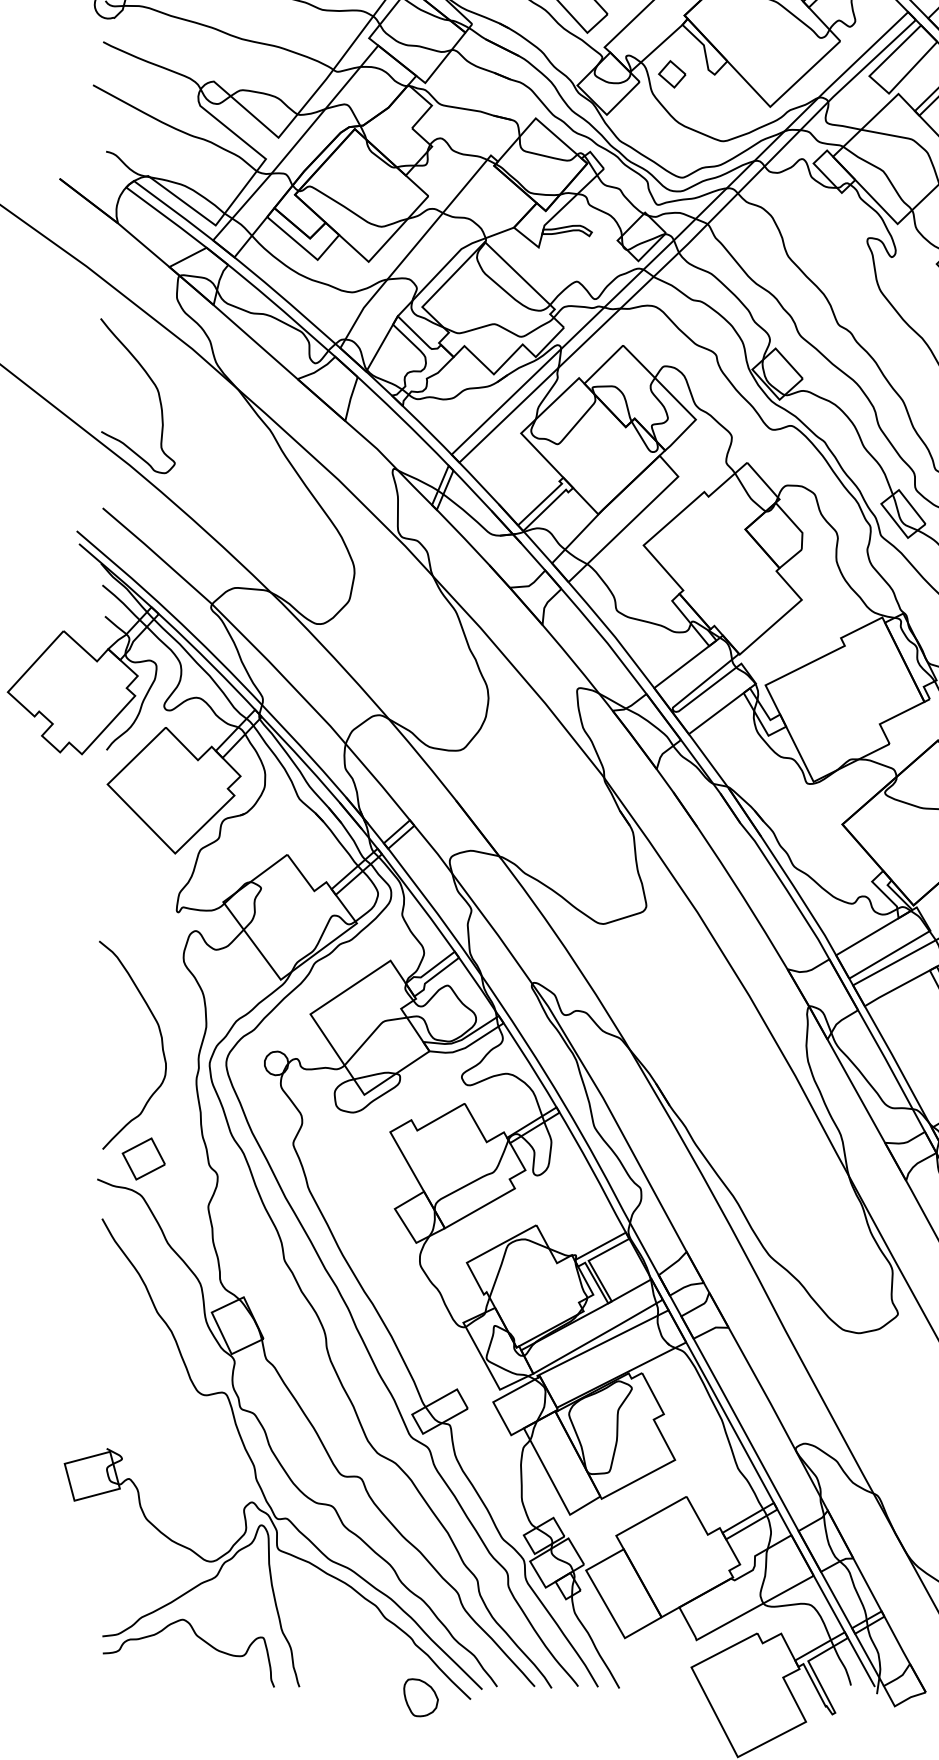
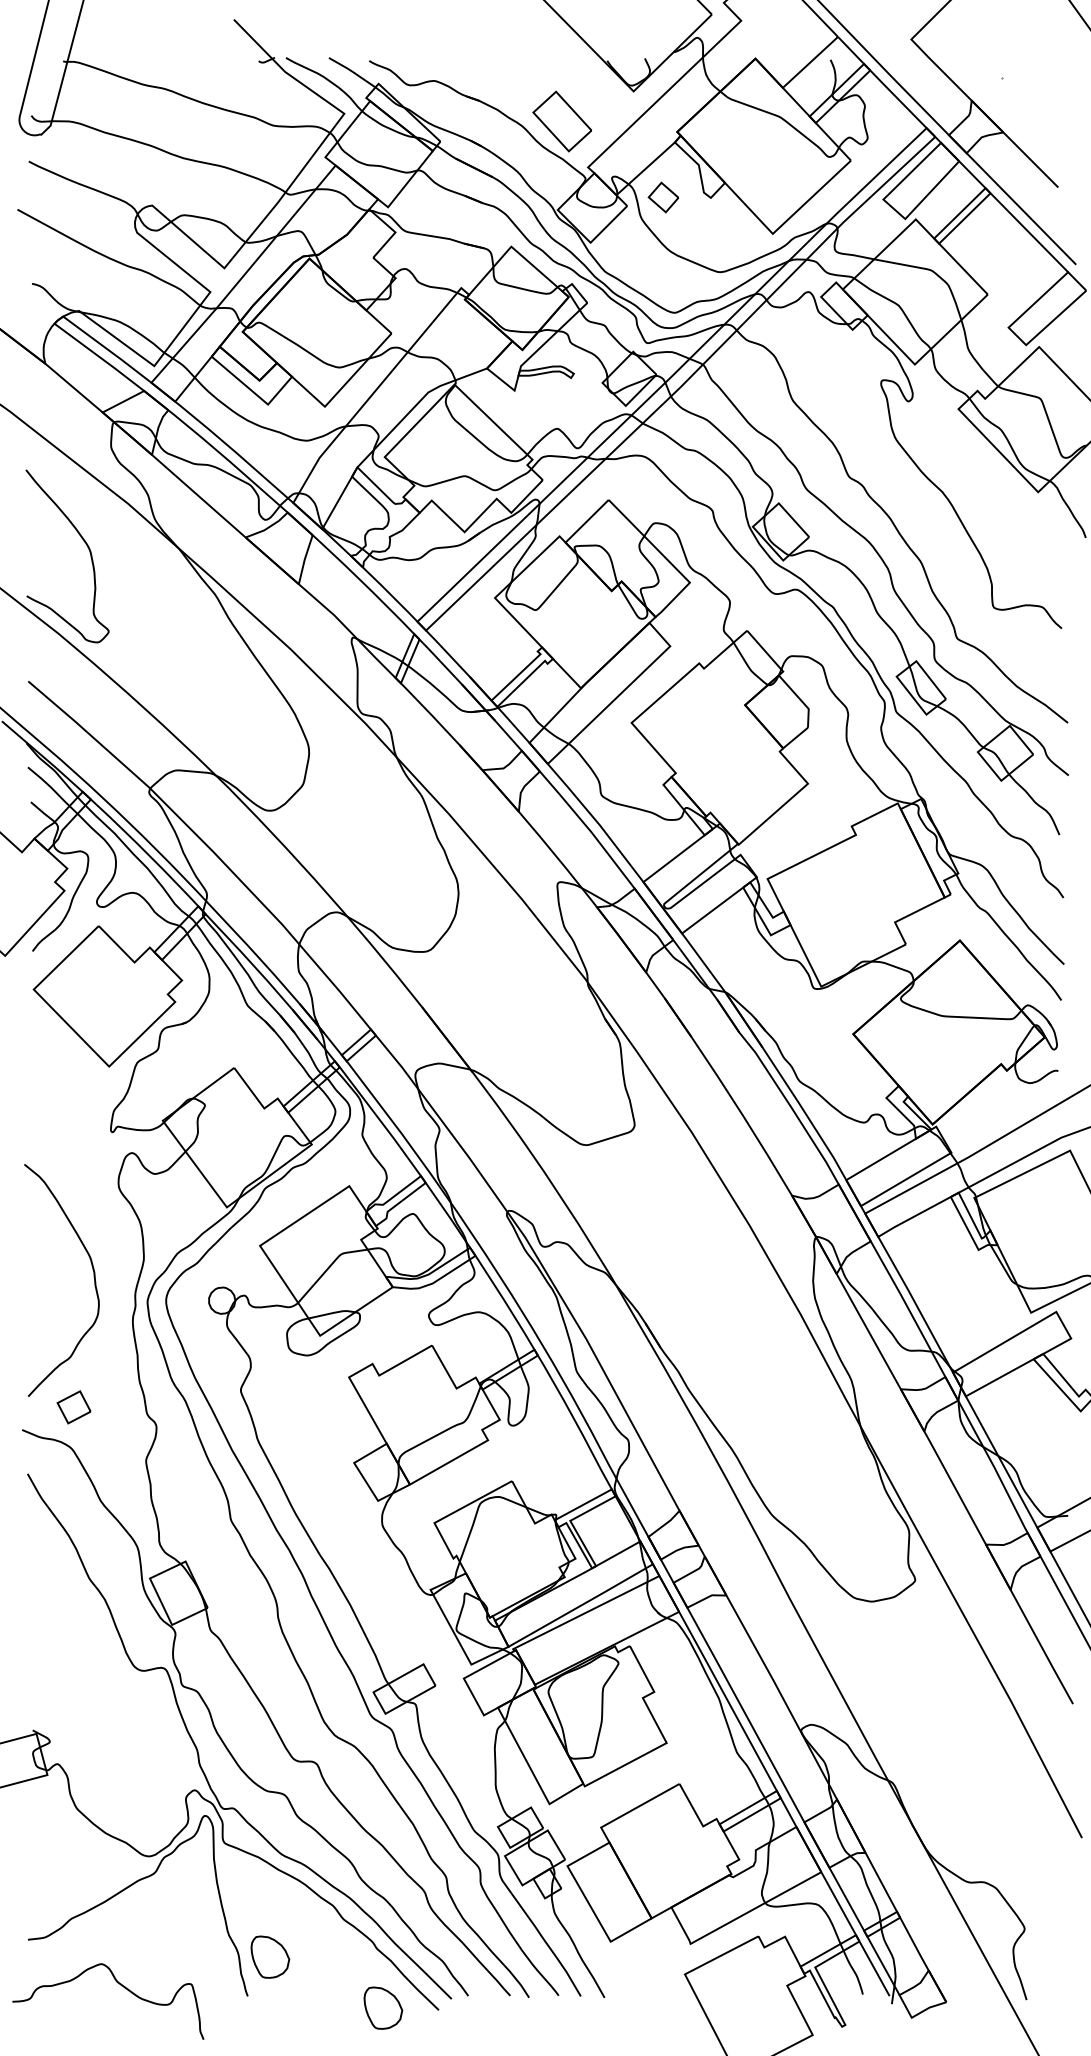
part: (143, 1159) -> (73, 1407), size x0.7
curve: (200, 1639) -> (121, 1986), moved
part: (319, 1651) -> (270, 1956), added

